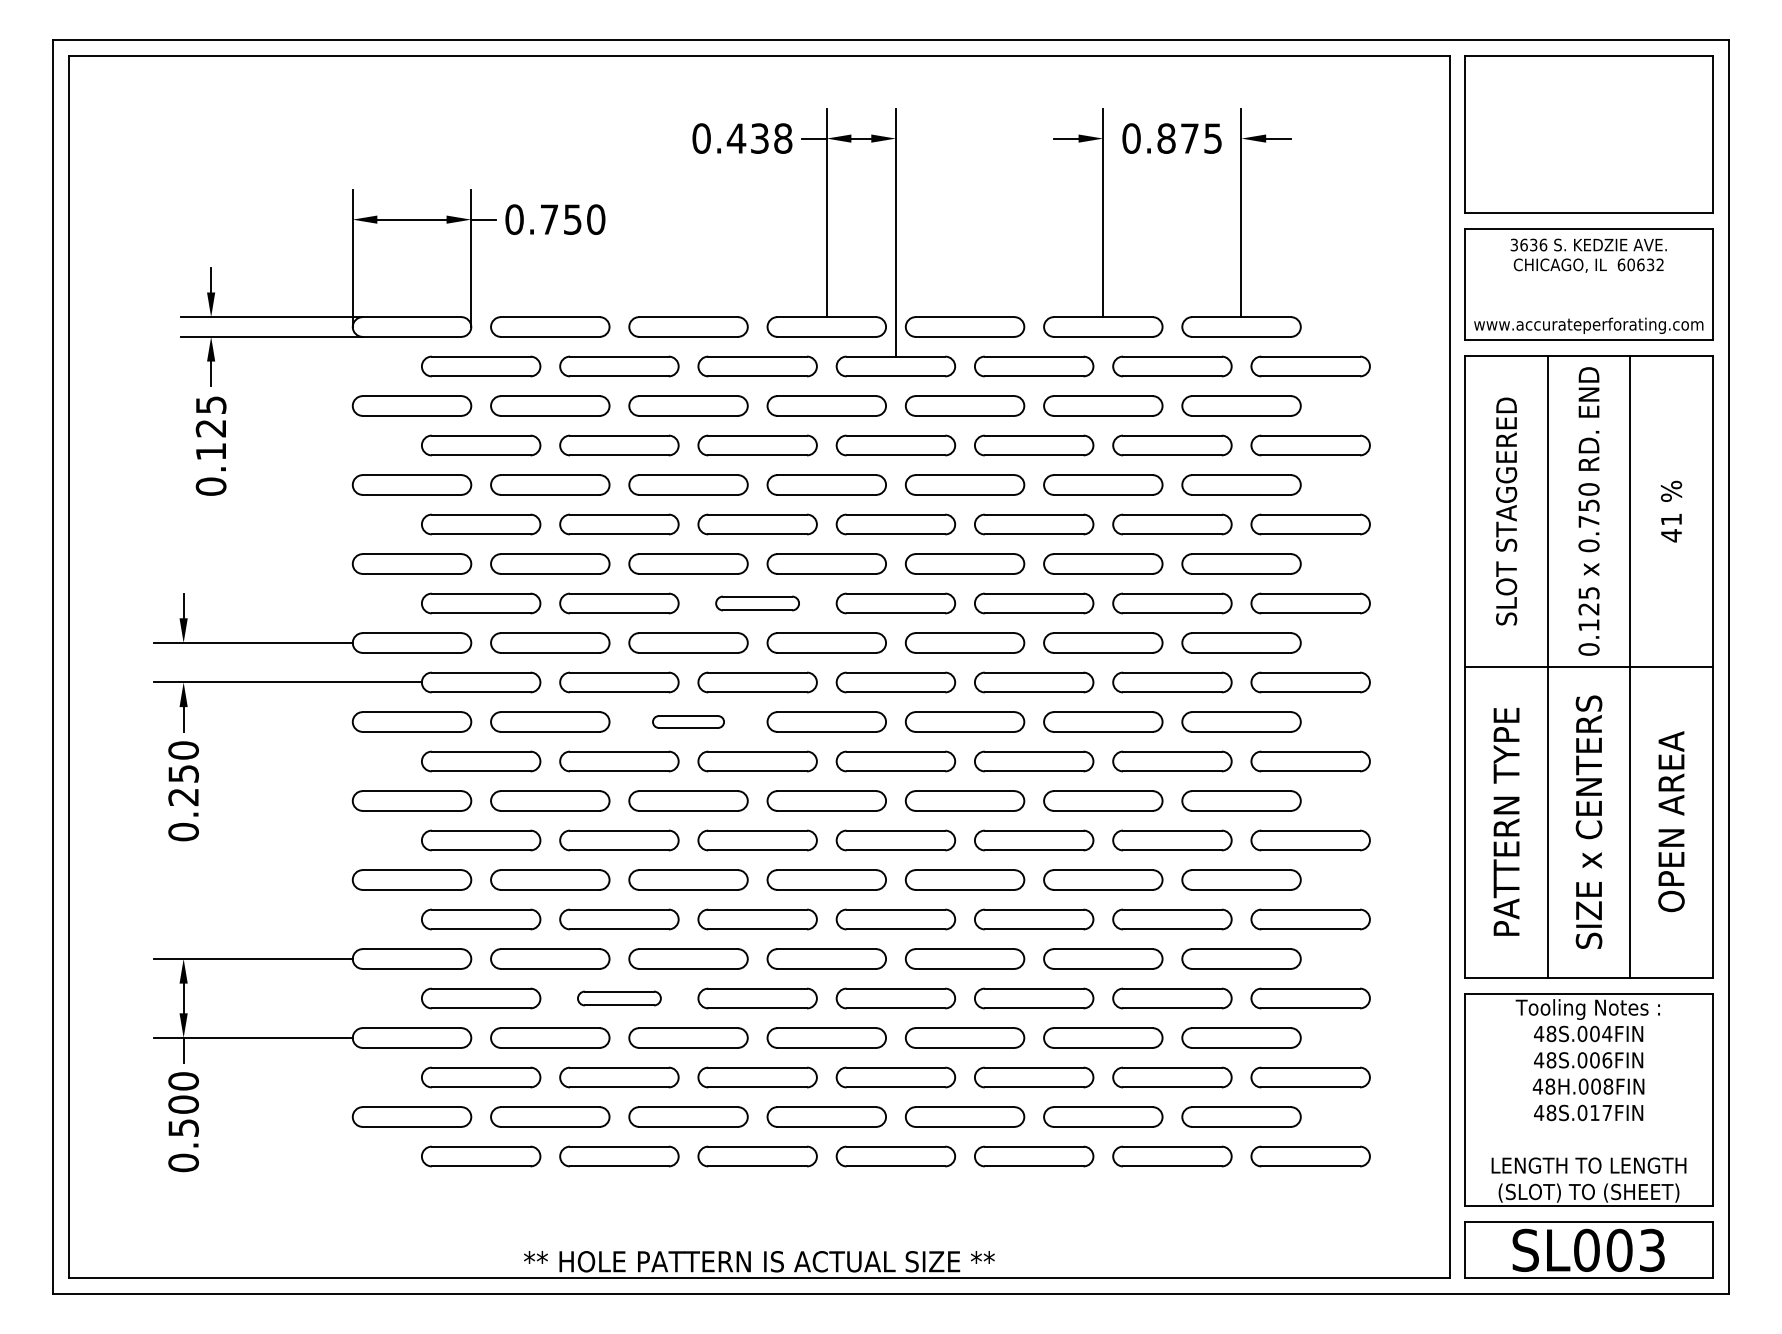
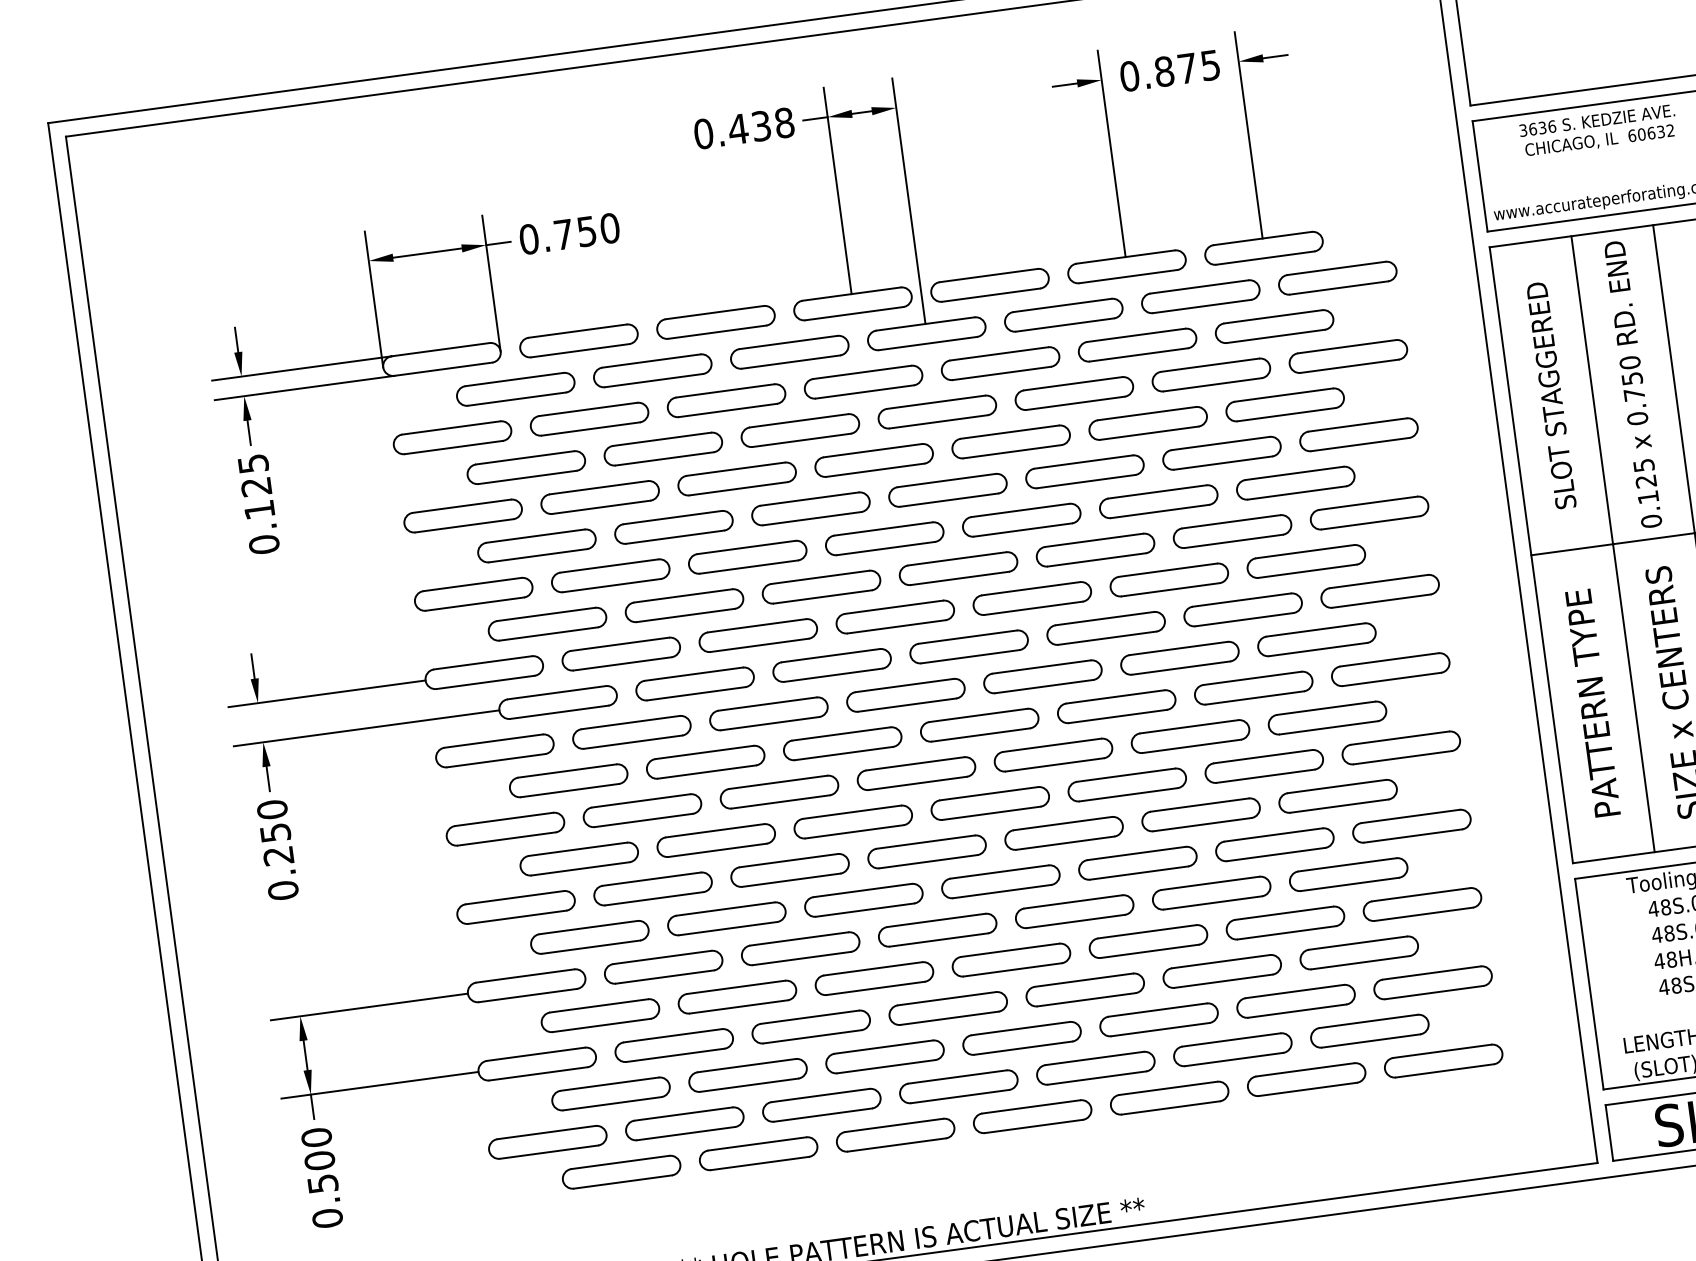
part: (757, 603) -> (821, 587), size x1.43
part: (688, 721) -> (768, 713), size x1.67
part: (619, 998) -> (737, 997), size x1.43

